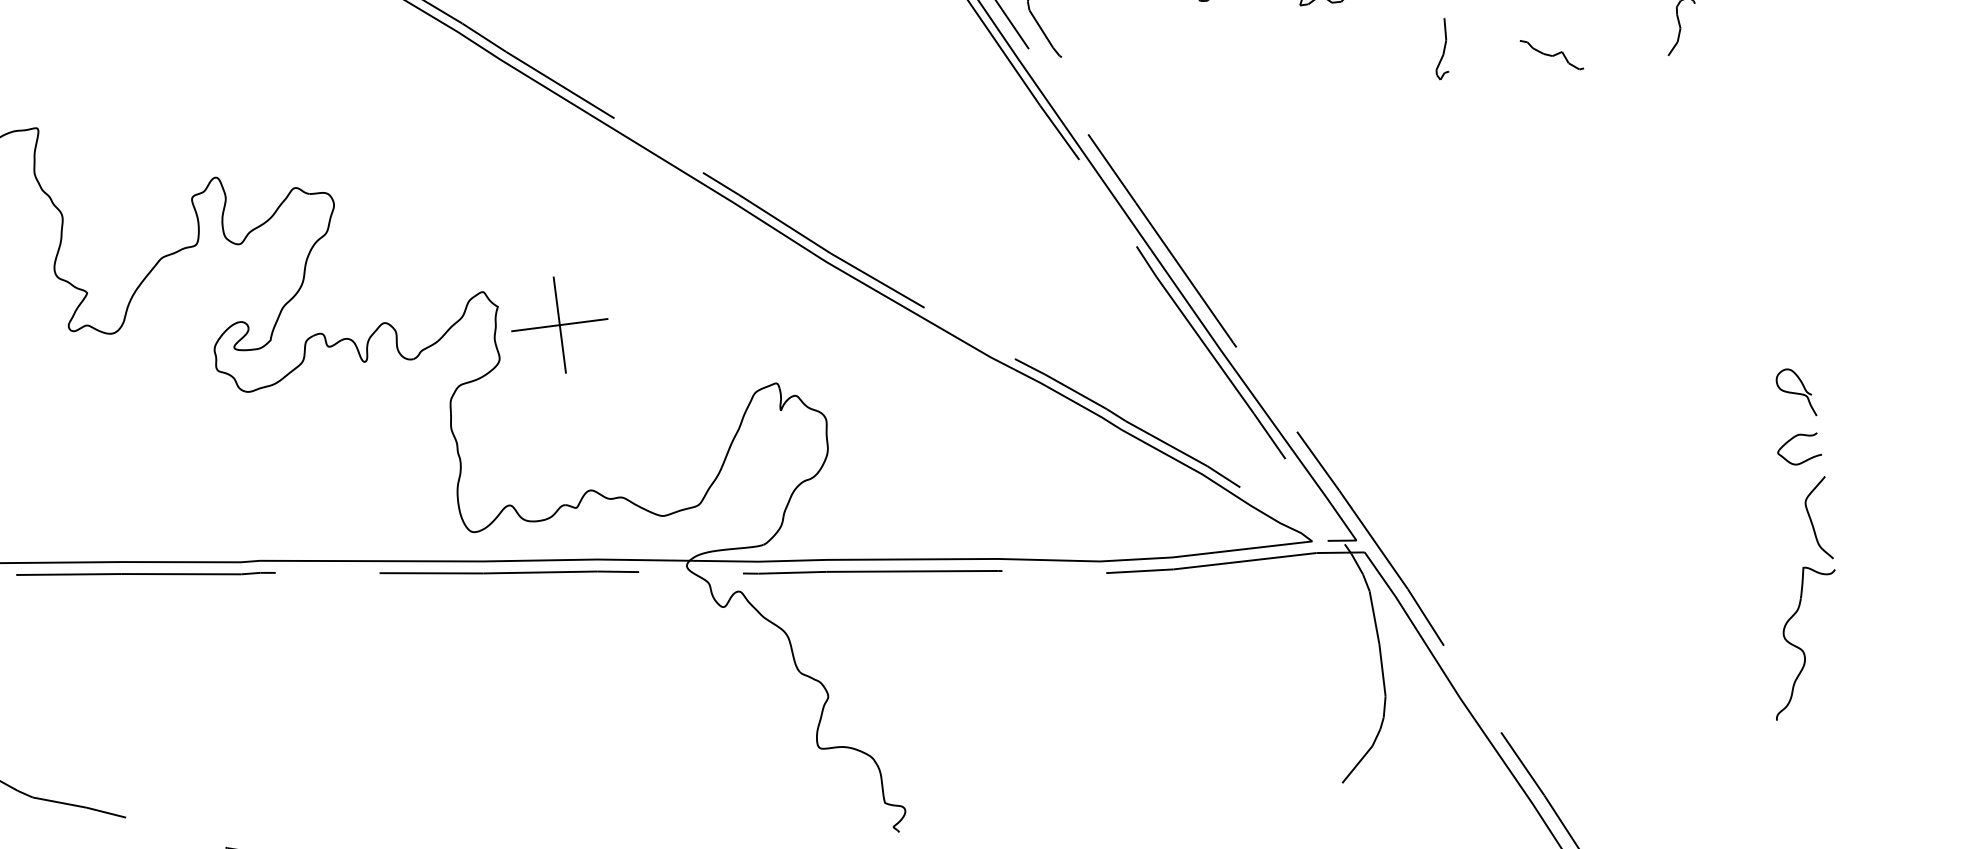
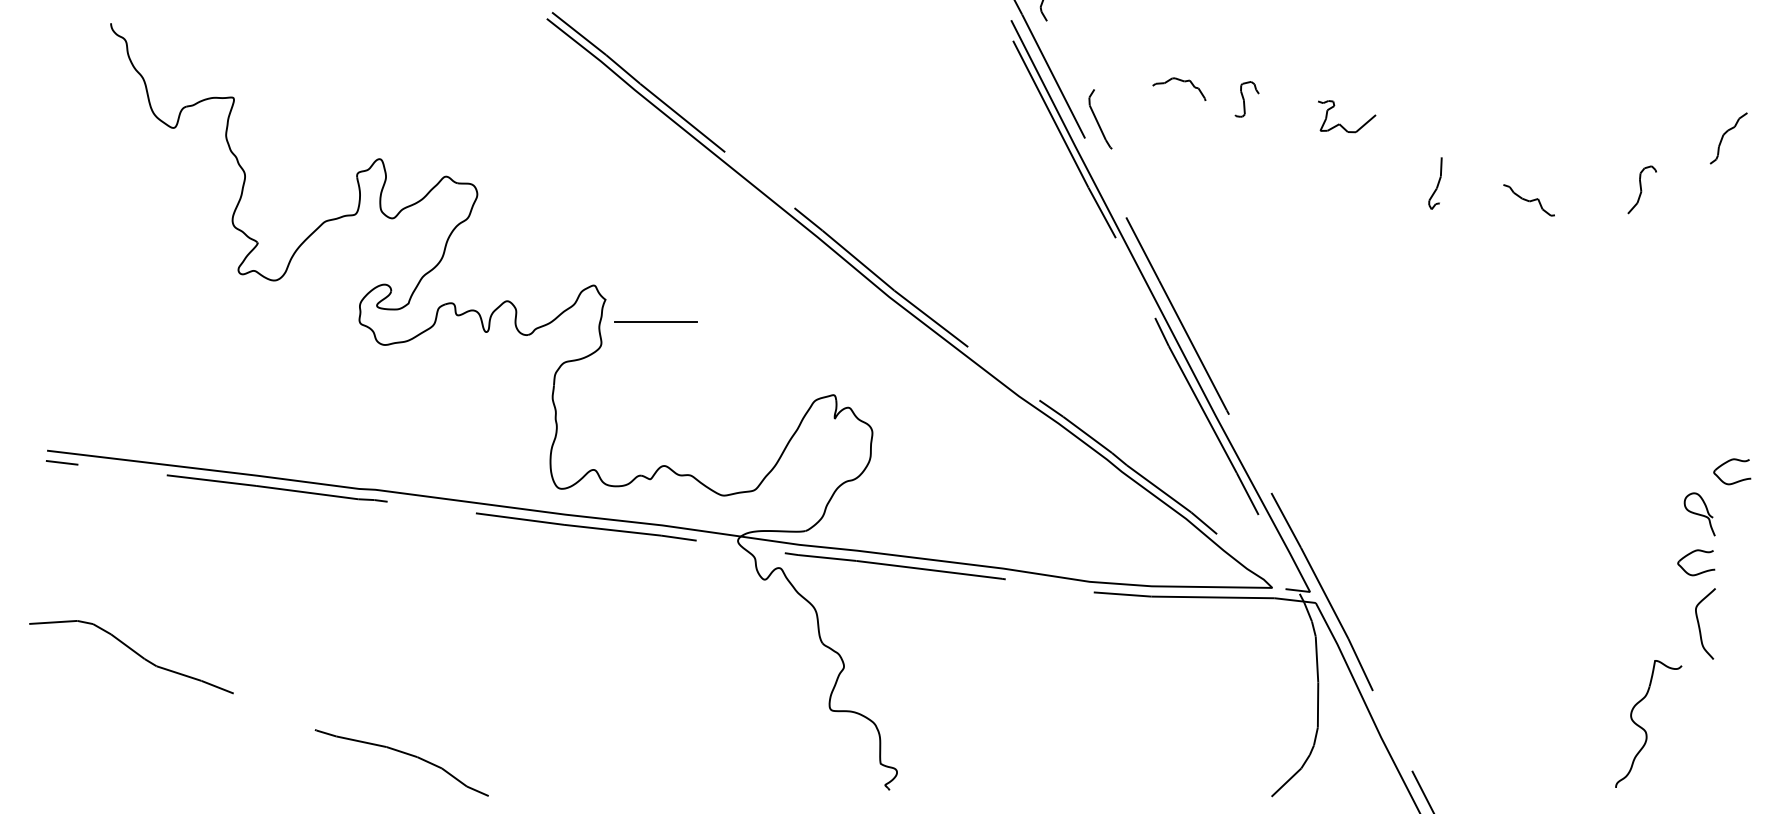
line: (560, 324) -> (656, 321), removed
part: (1821, 328) -> (1728, 462), added
part: (1801, 647) -> (1644, 728), moved

